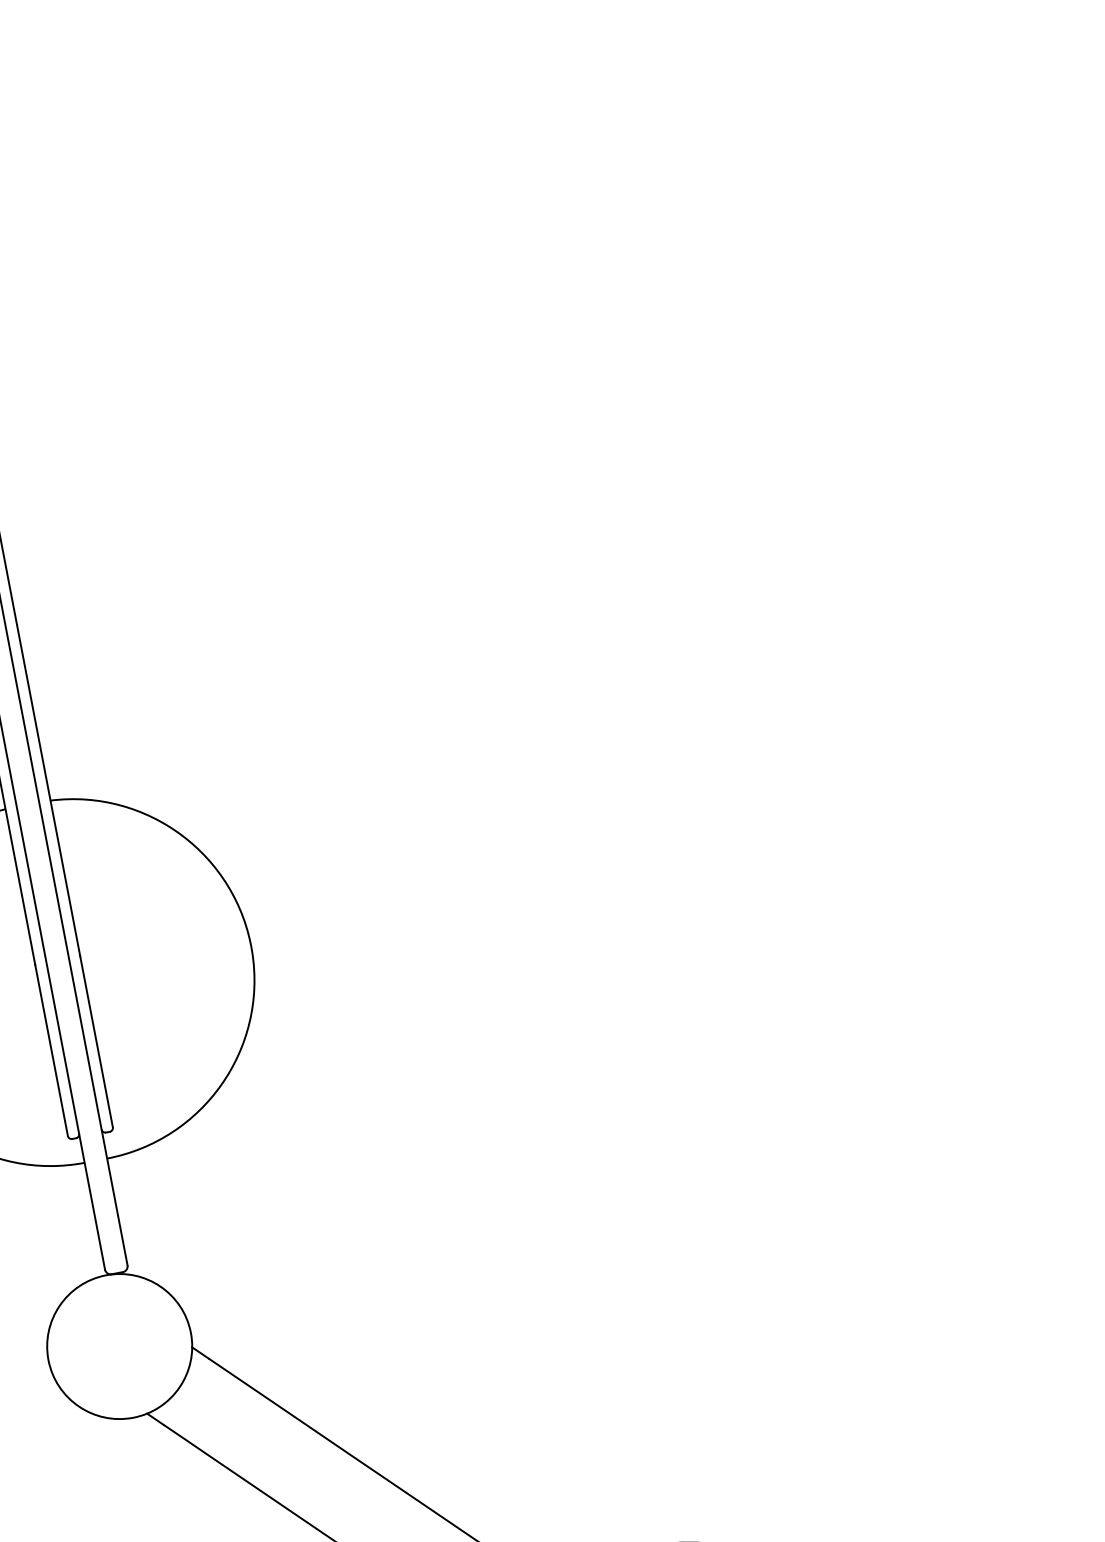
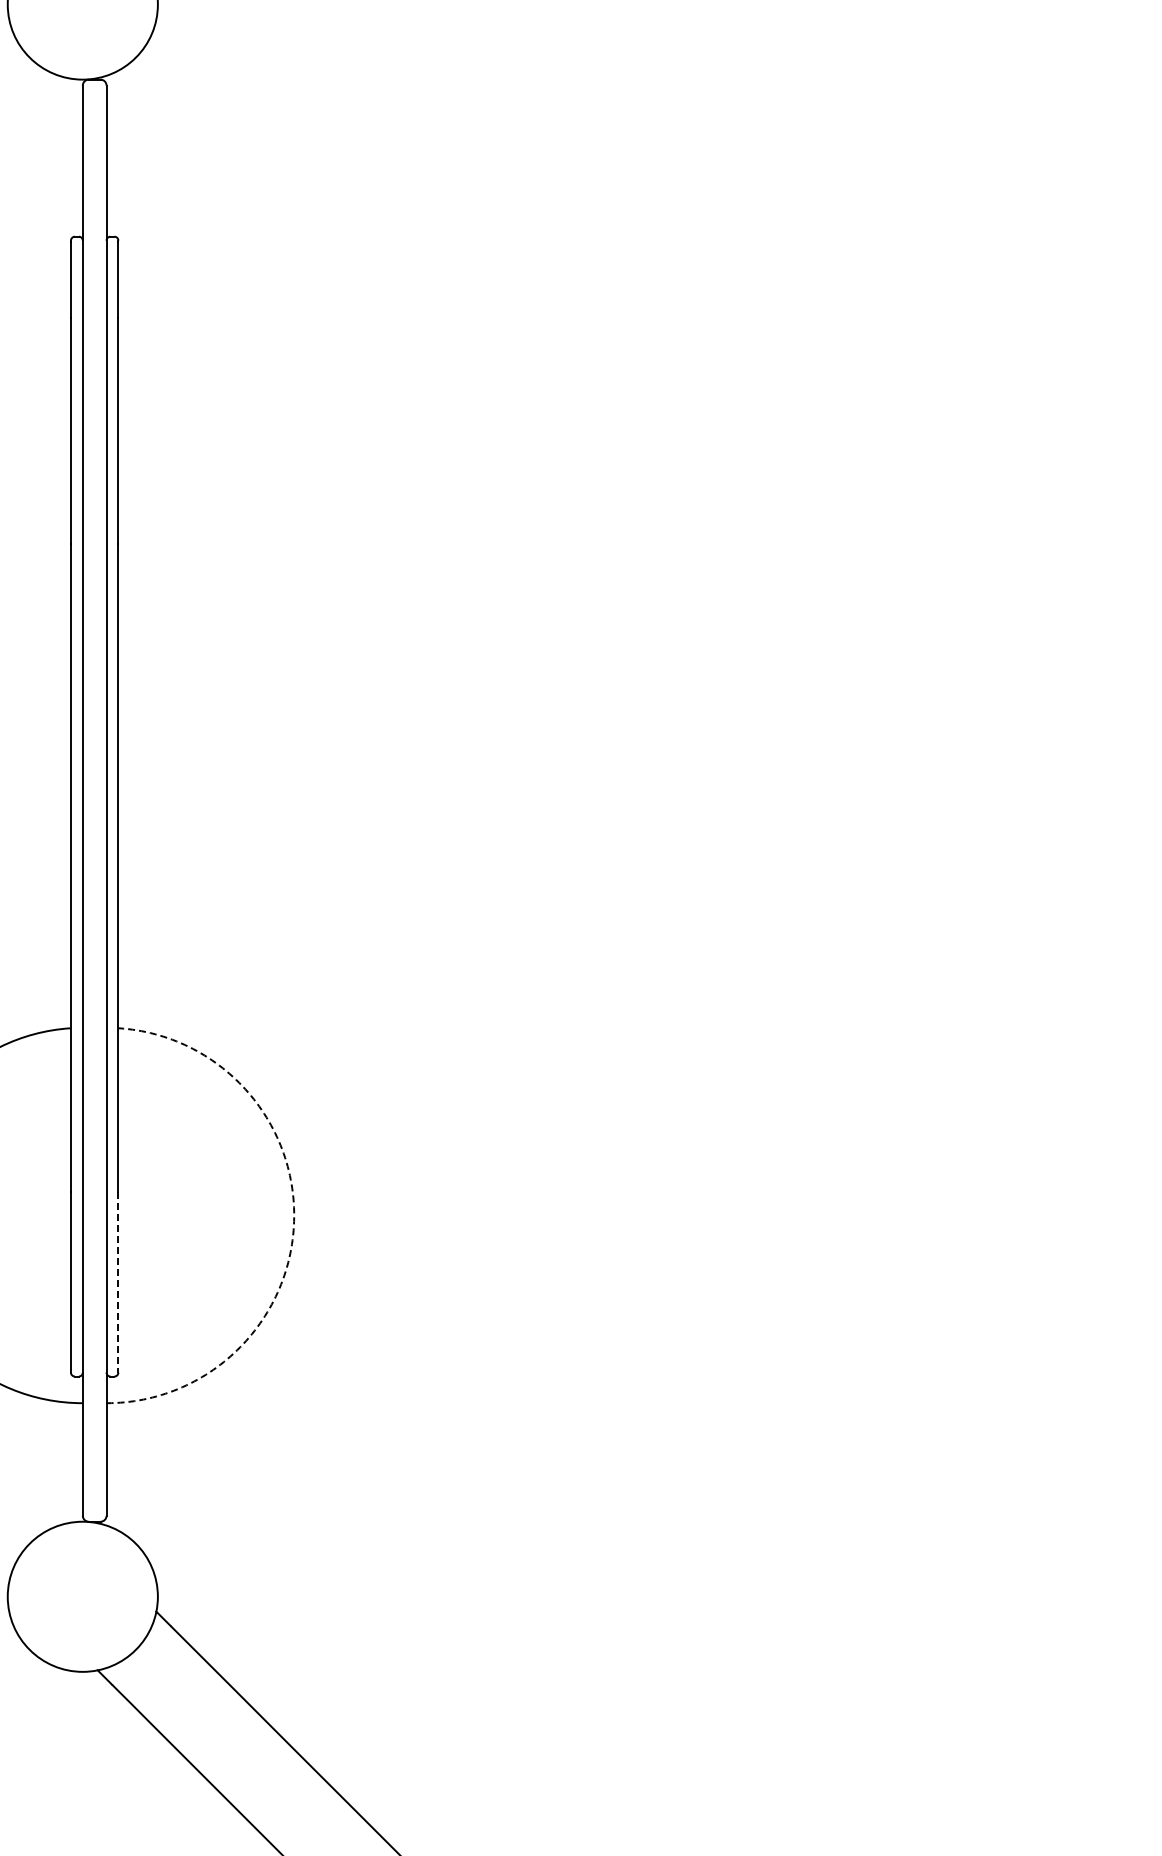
arc: (252, 952) -> (294, 1221), solid -> dashed
line: (96, 1041) -> (118, 1282), solid -> dashed

